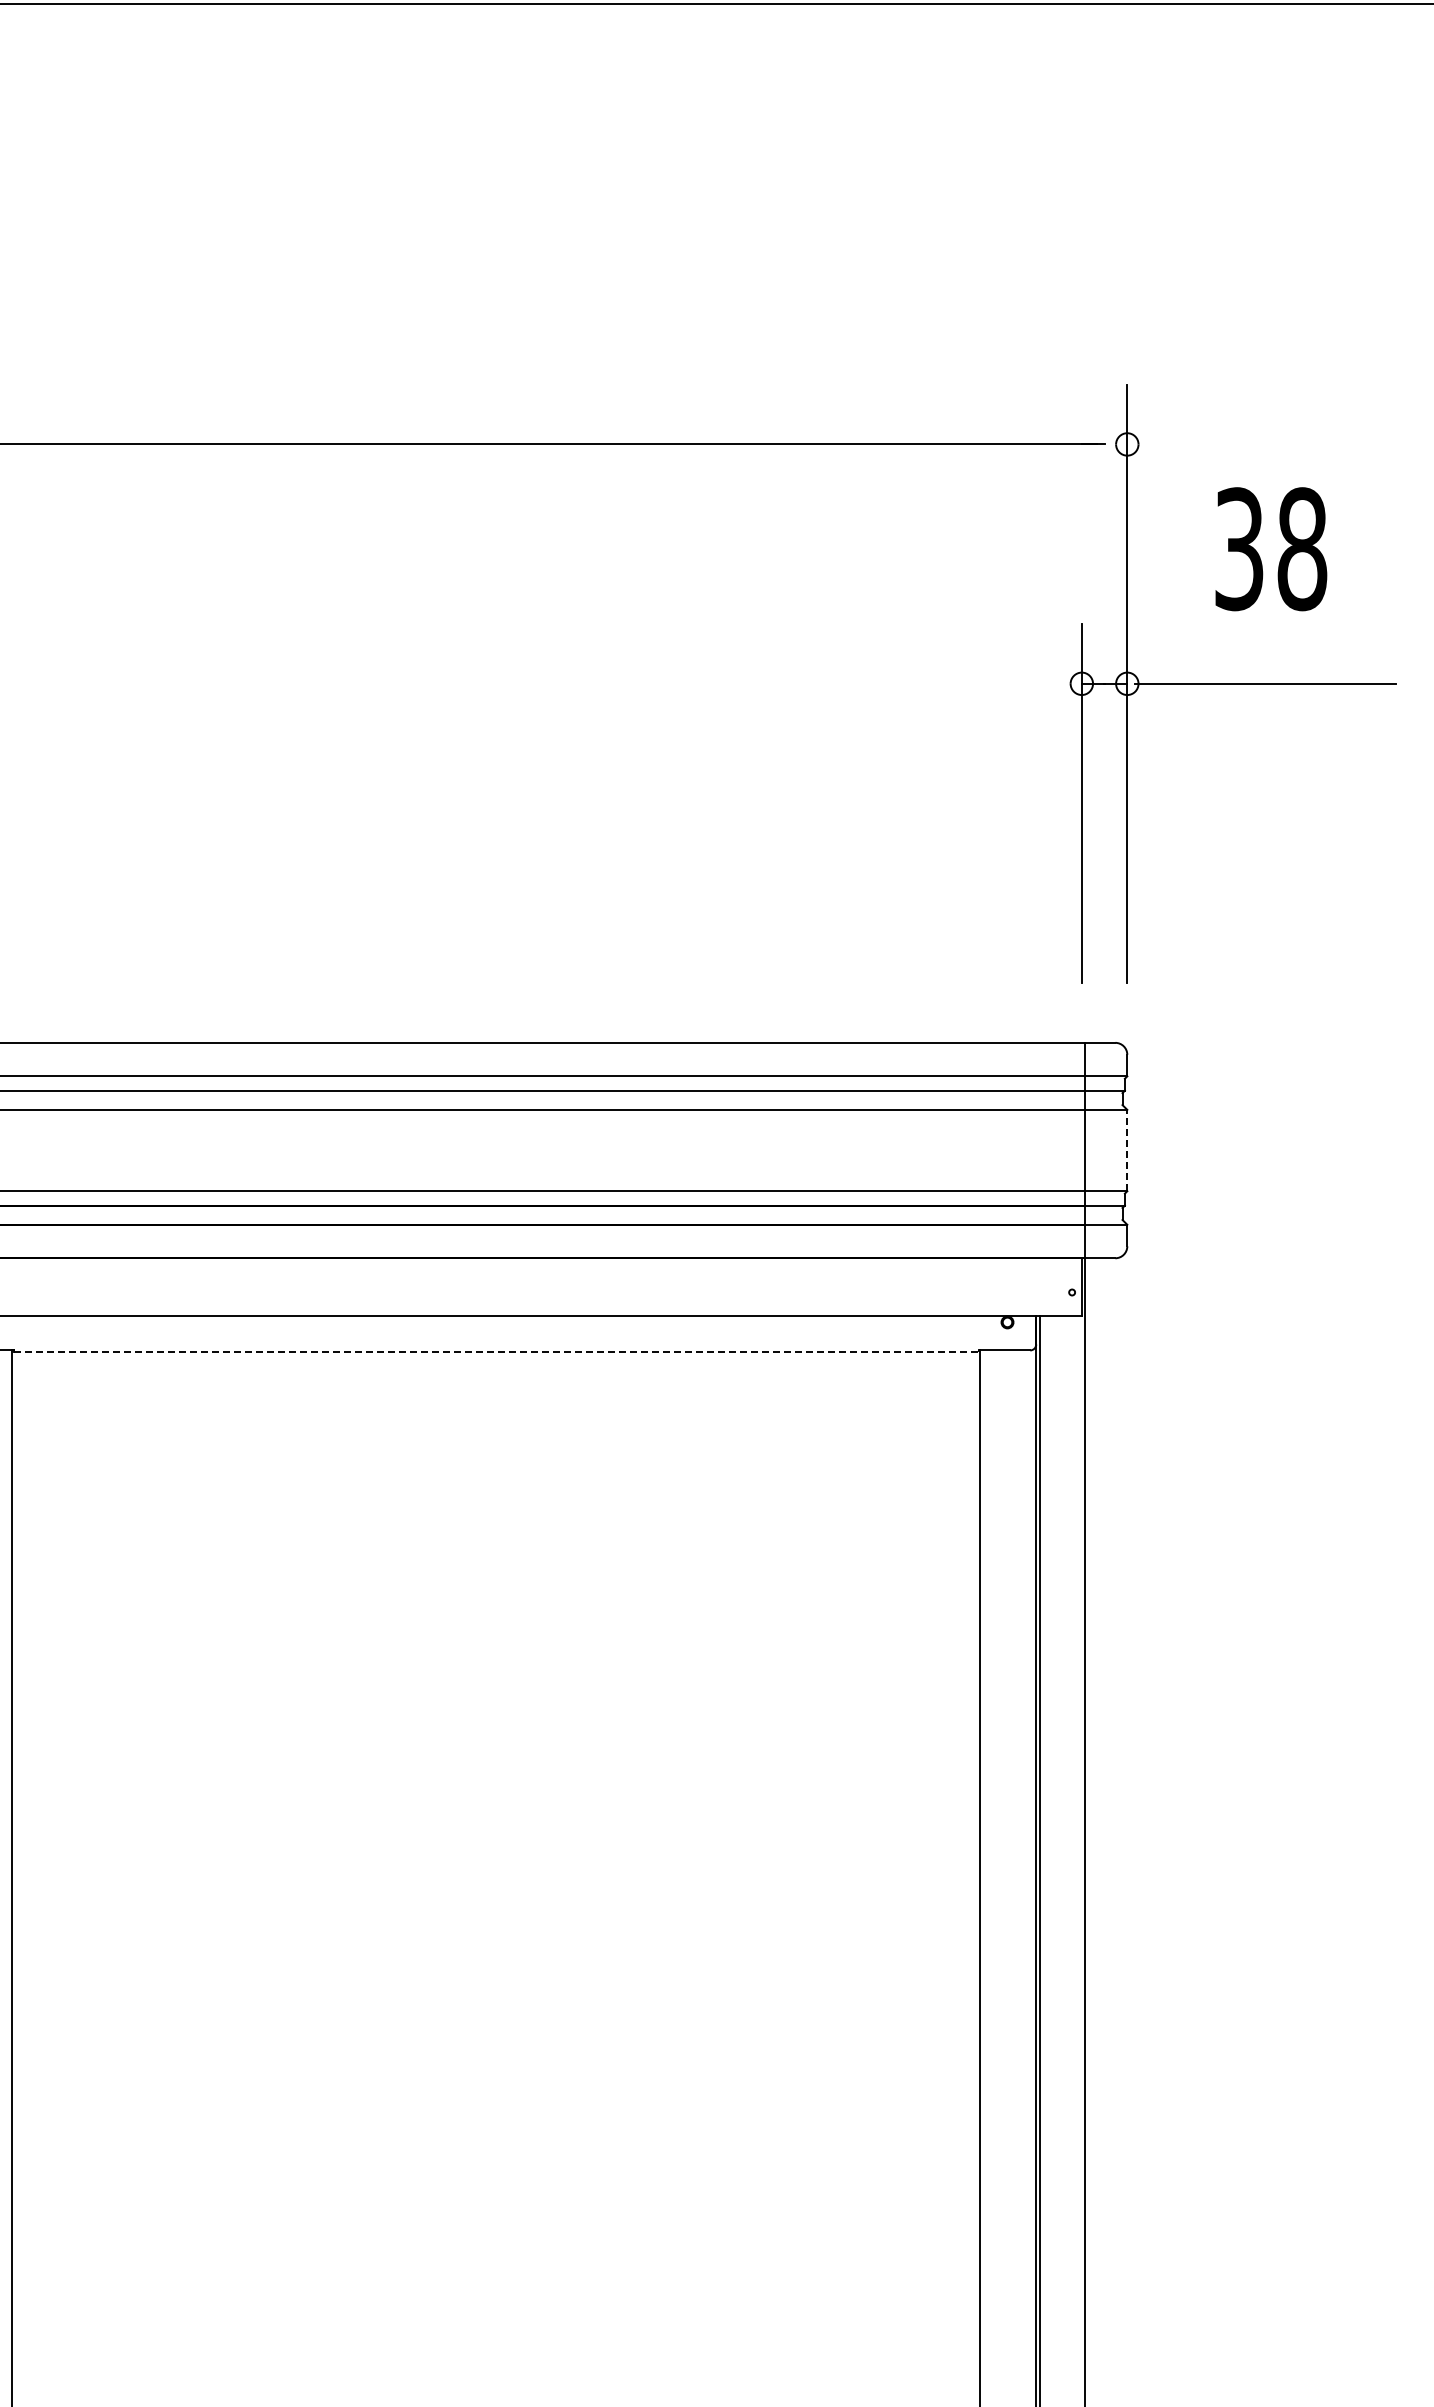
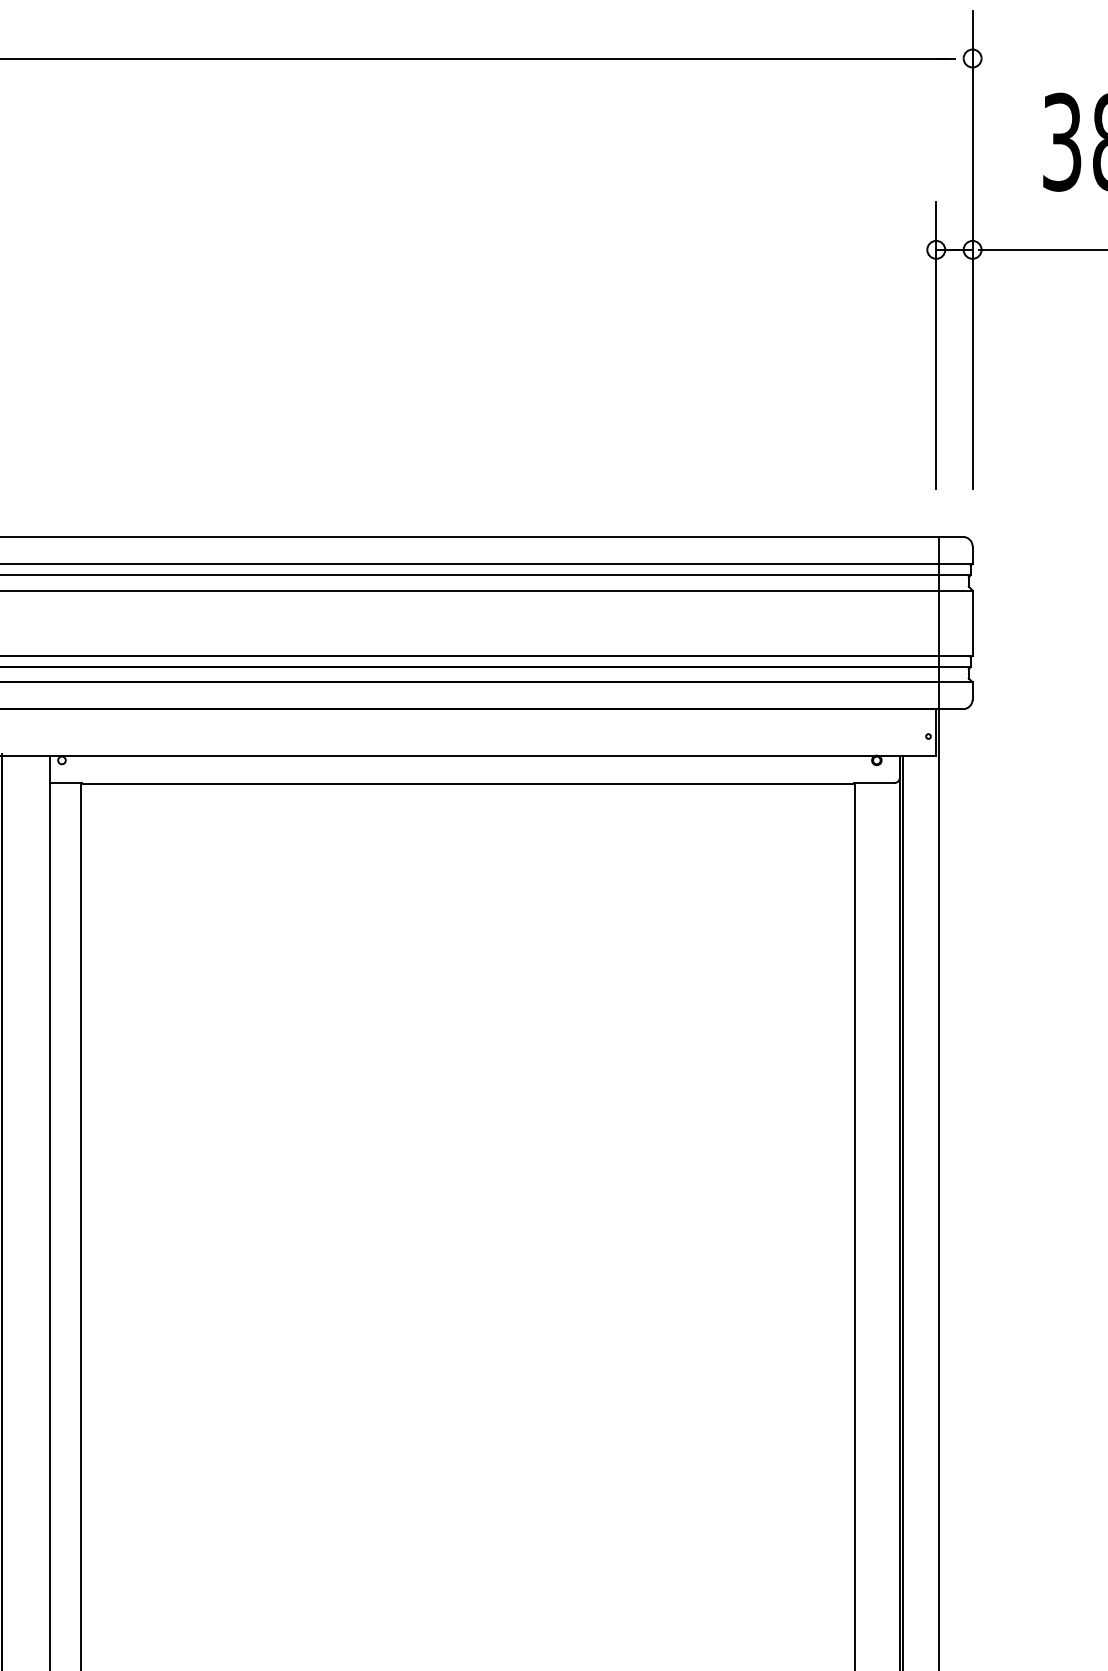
line: (1127, 1150) -> (972, 623), dashed -> solid
line: (496, 1352) -> (468, 784), dashed -> solid

